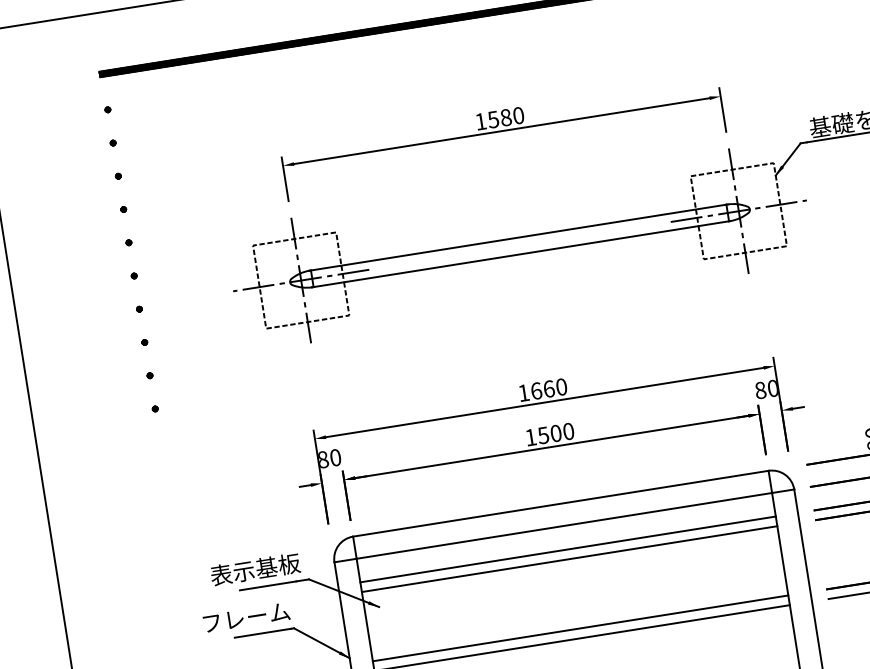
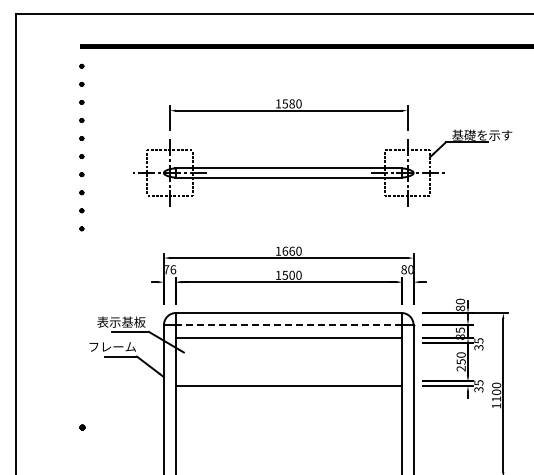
text: (330, 458) -> (170, 269), 80 -> 76
line: (564, 526) -> (288, 325), solid -> dashed
line: (569, 559) -> (288, 343), removed
line: (580, 628) -> (288, 380), removed

